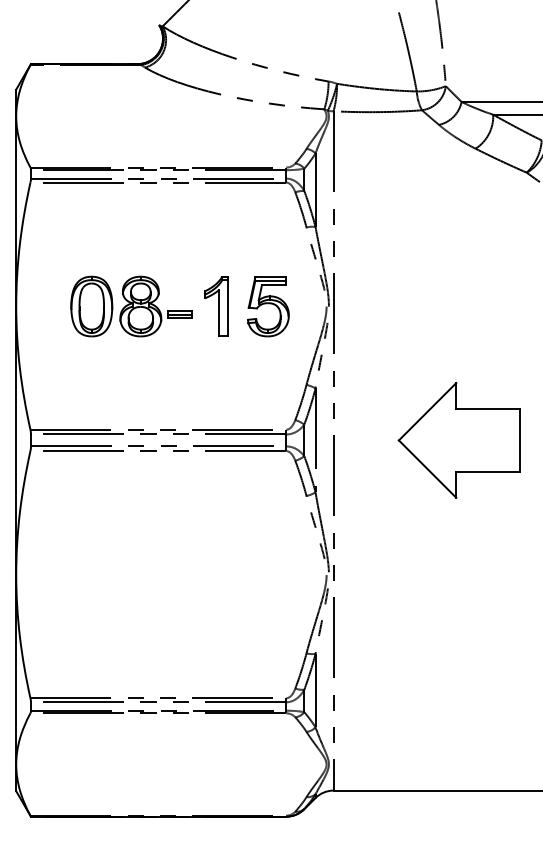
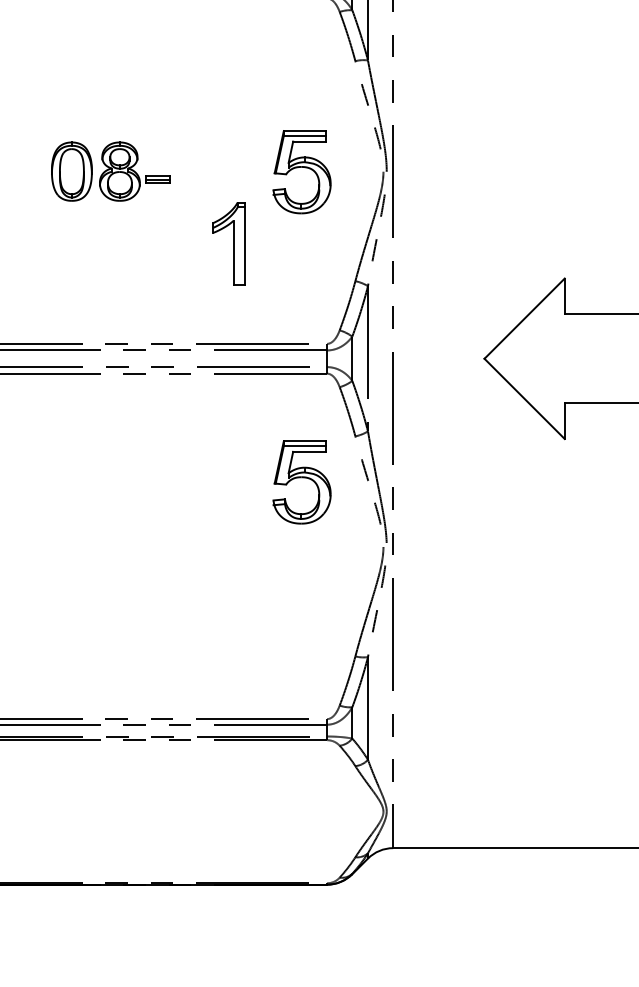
part: (131, 306) -> (110, 171), size x0.7
part: (216, 306) -> (229, 244), moved
part: (268, 528) -> (302, 481), added

